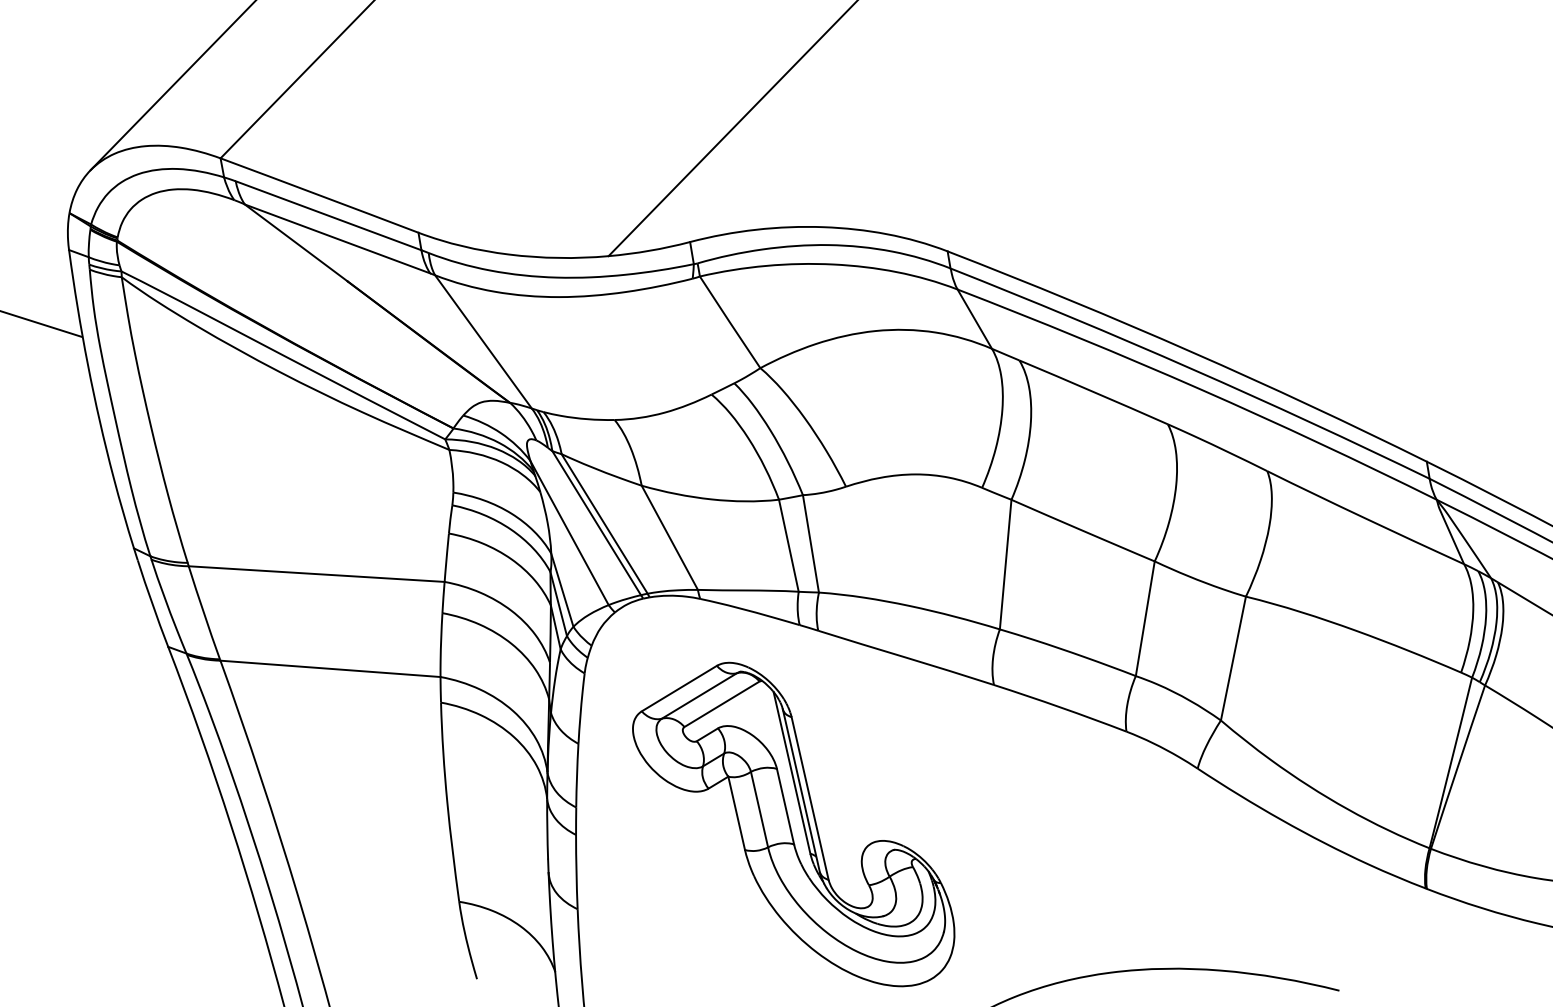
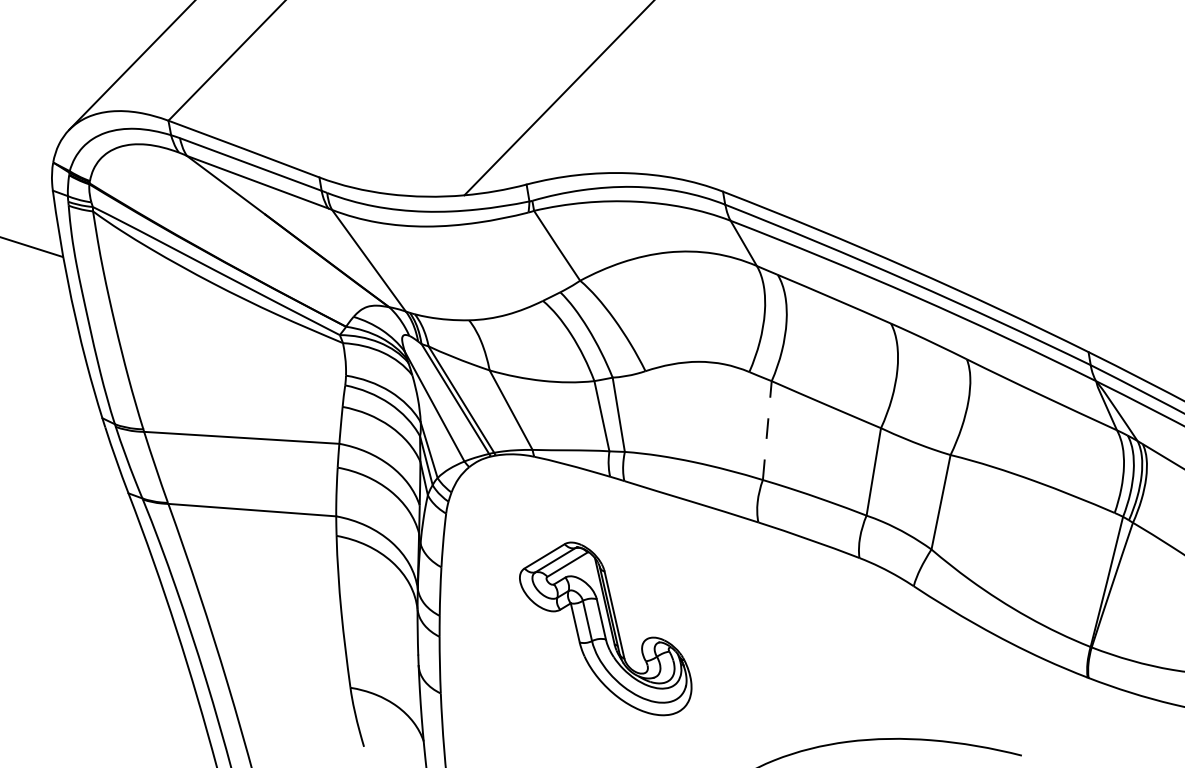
line: (1005, 564) -> (767, 430), solid -> dashed
part: (793, 824) -> (605, 628), size x0.7

